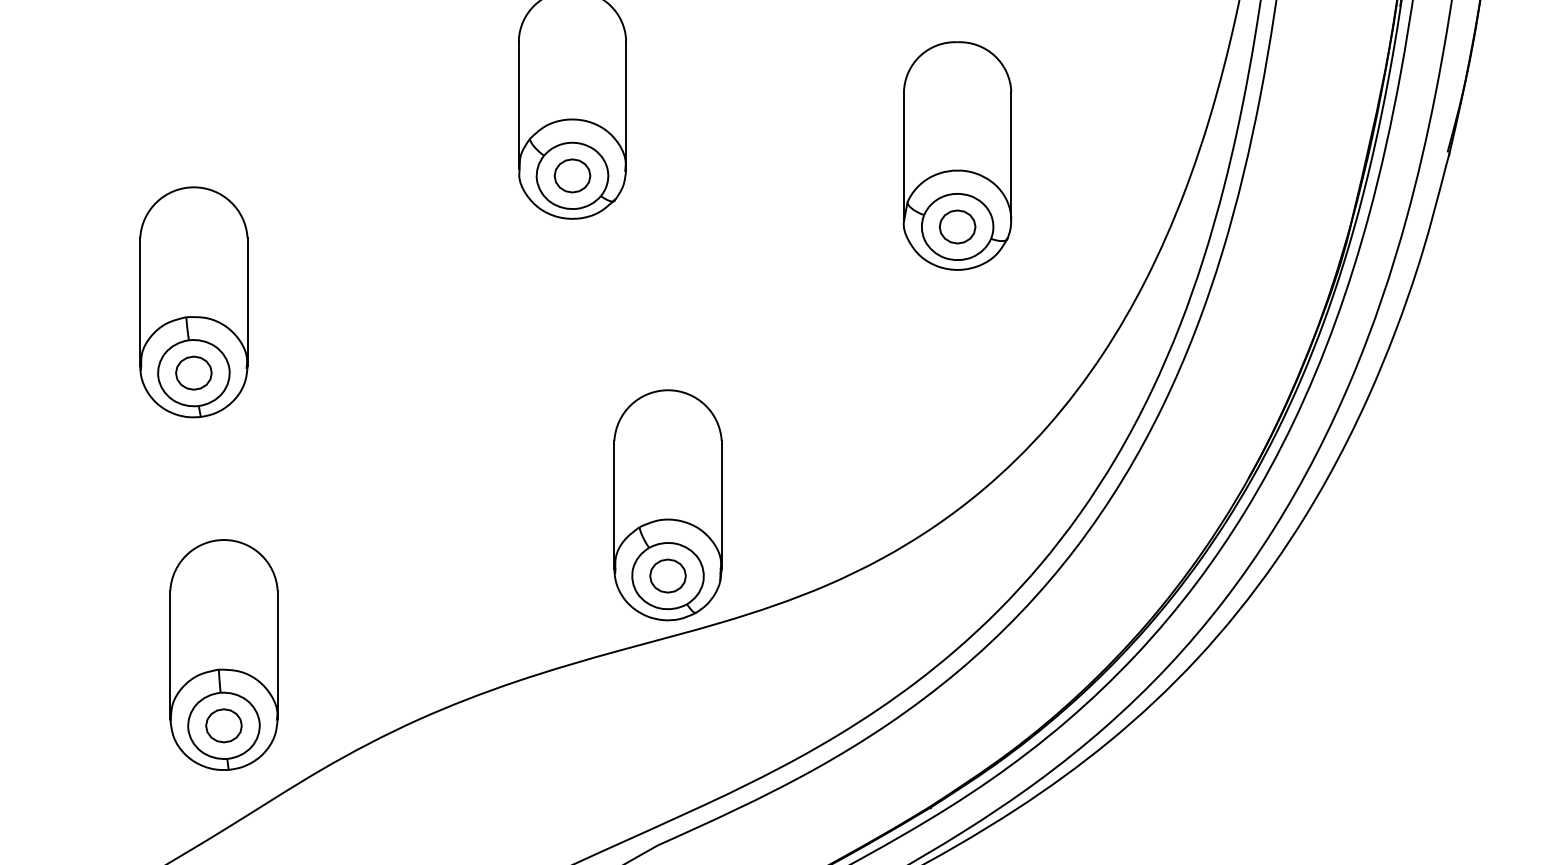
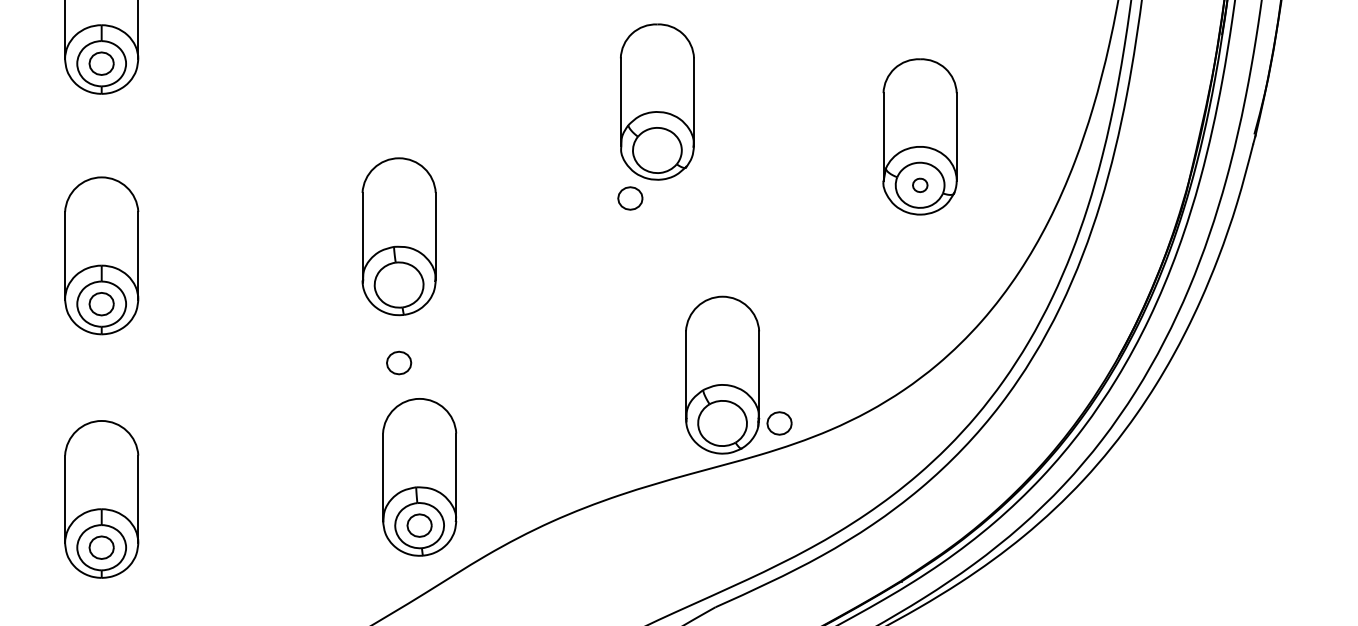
part: (572, 175) -> (630, 198), moved
part: (958, 227) -> (920, 185), size x0.6
part: (194, 372) -> (399, 362), moved
part: (667, 576) -> (779, 423), moved

